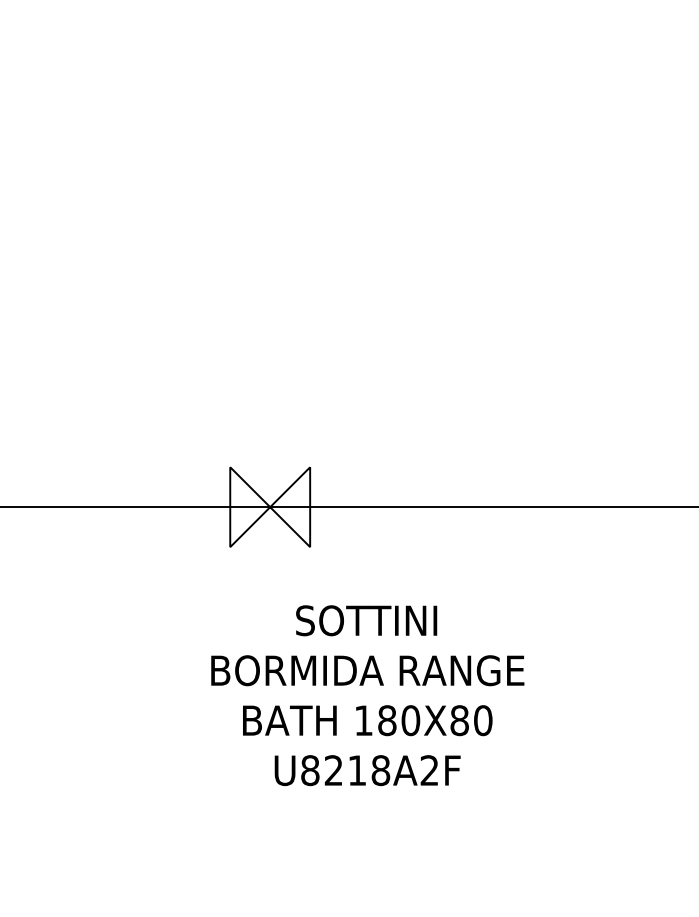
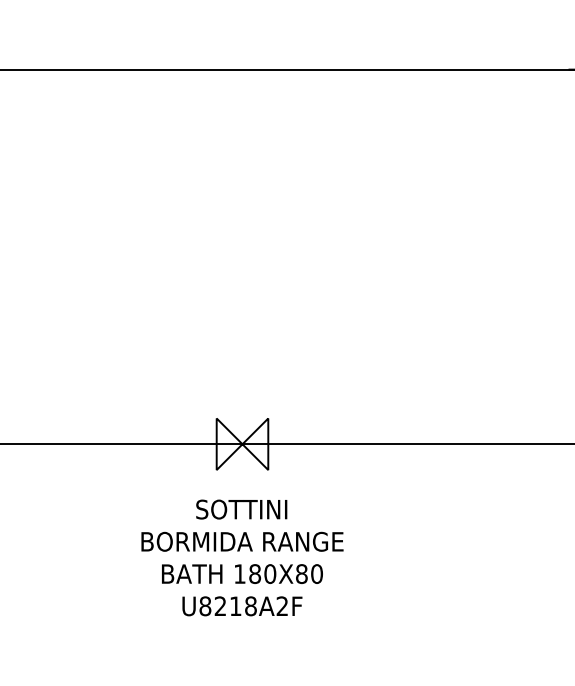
text: (367, 694) -> (242, 557), moved

